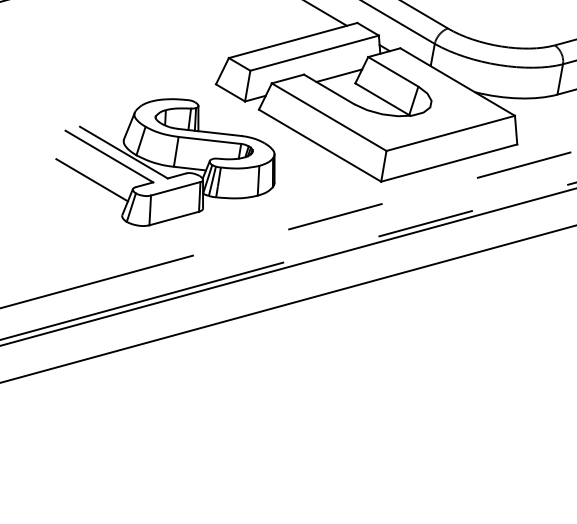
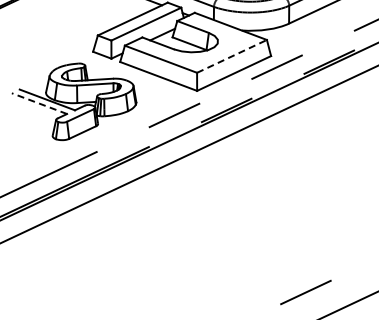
line: (451, 133) -> (232, 56), solid -> dashed
line: (109, 156) -> (39, 103), solid -> dashed
line: (91, 179) -> (31, 118), removed

